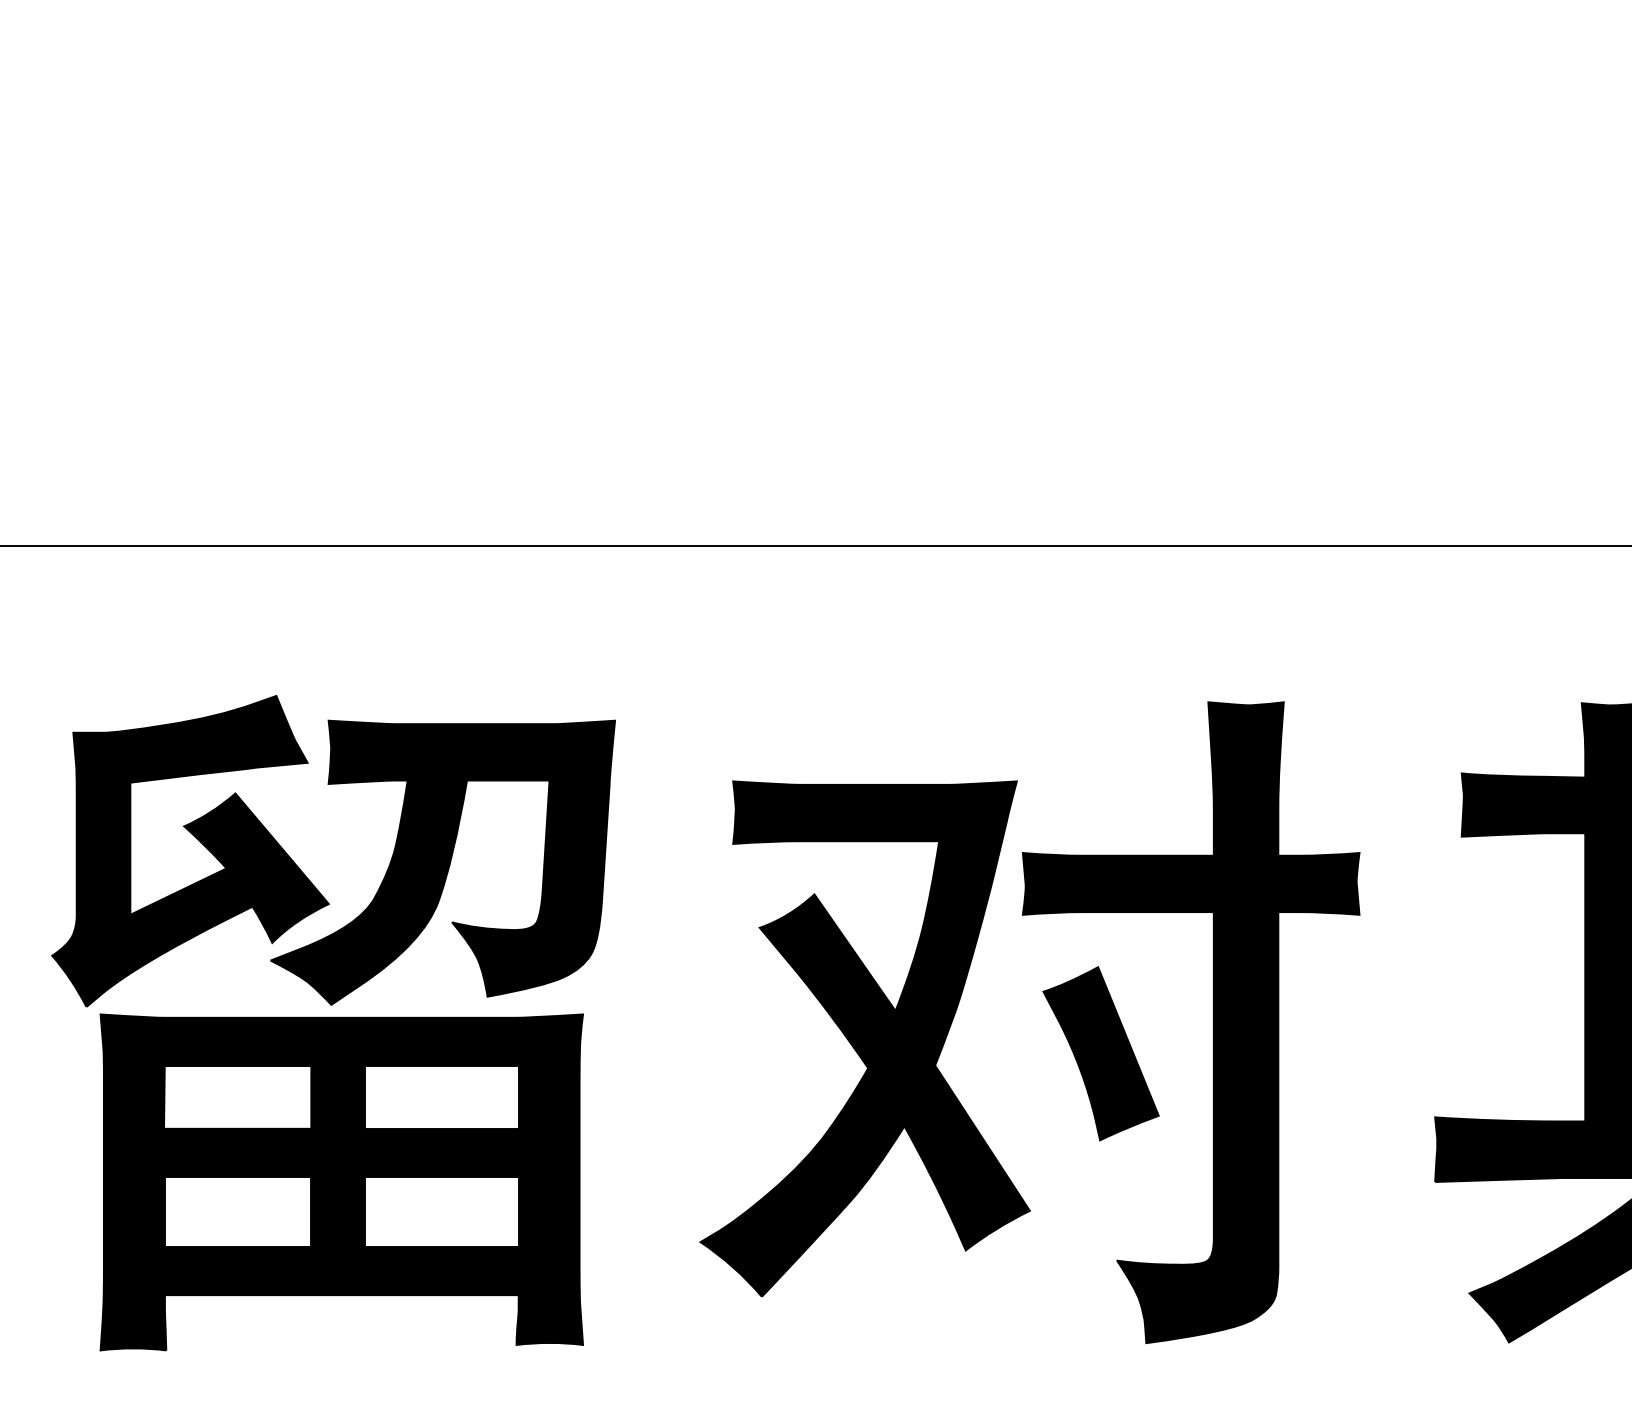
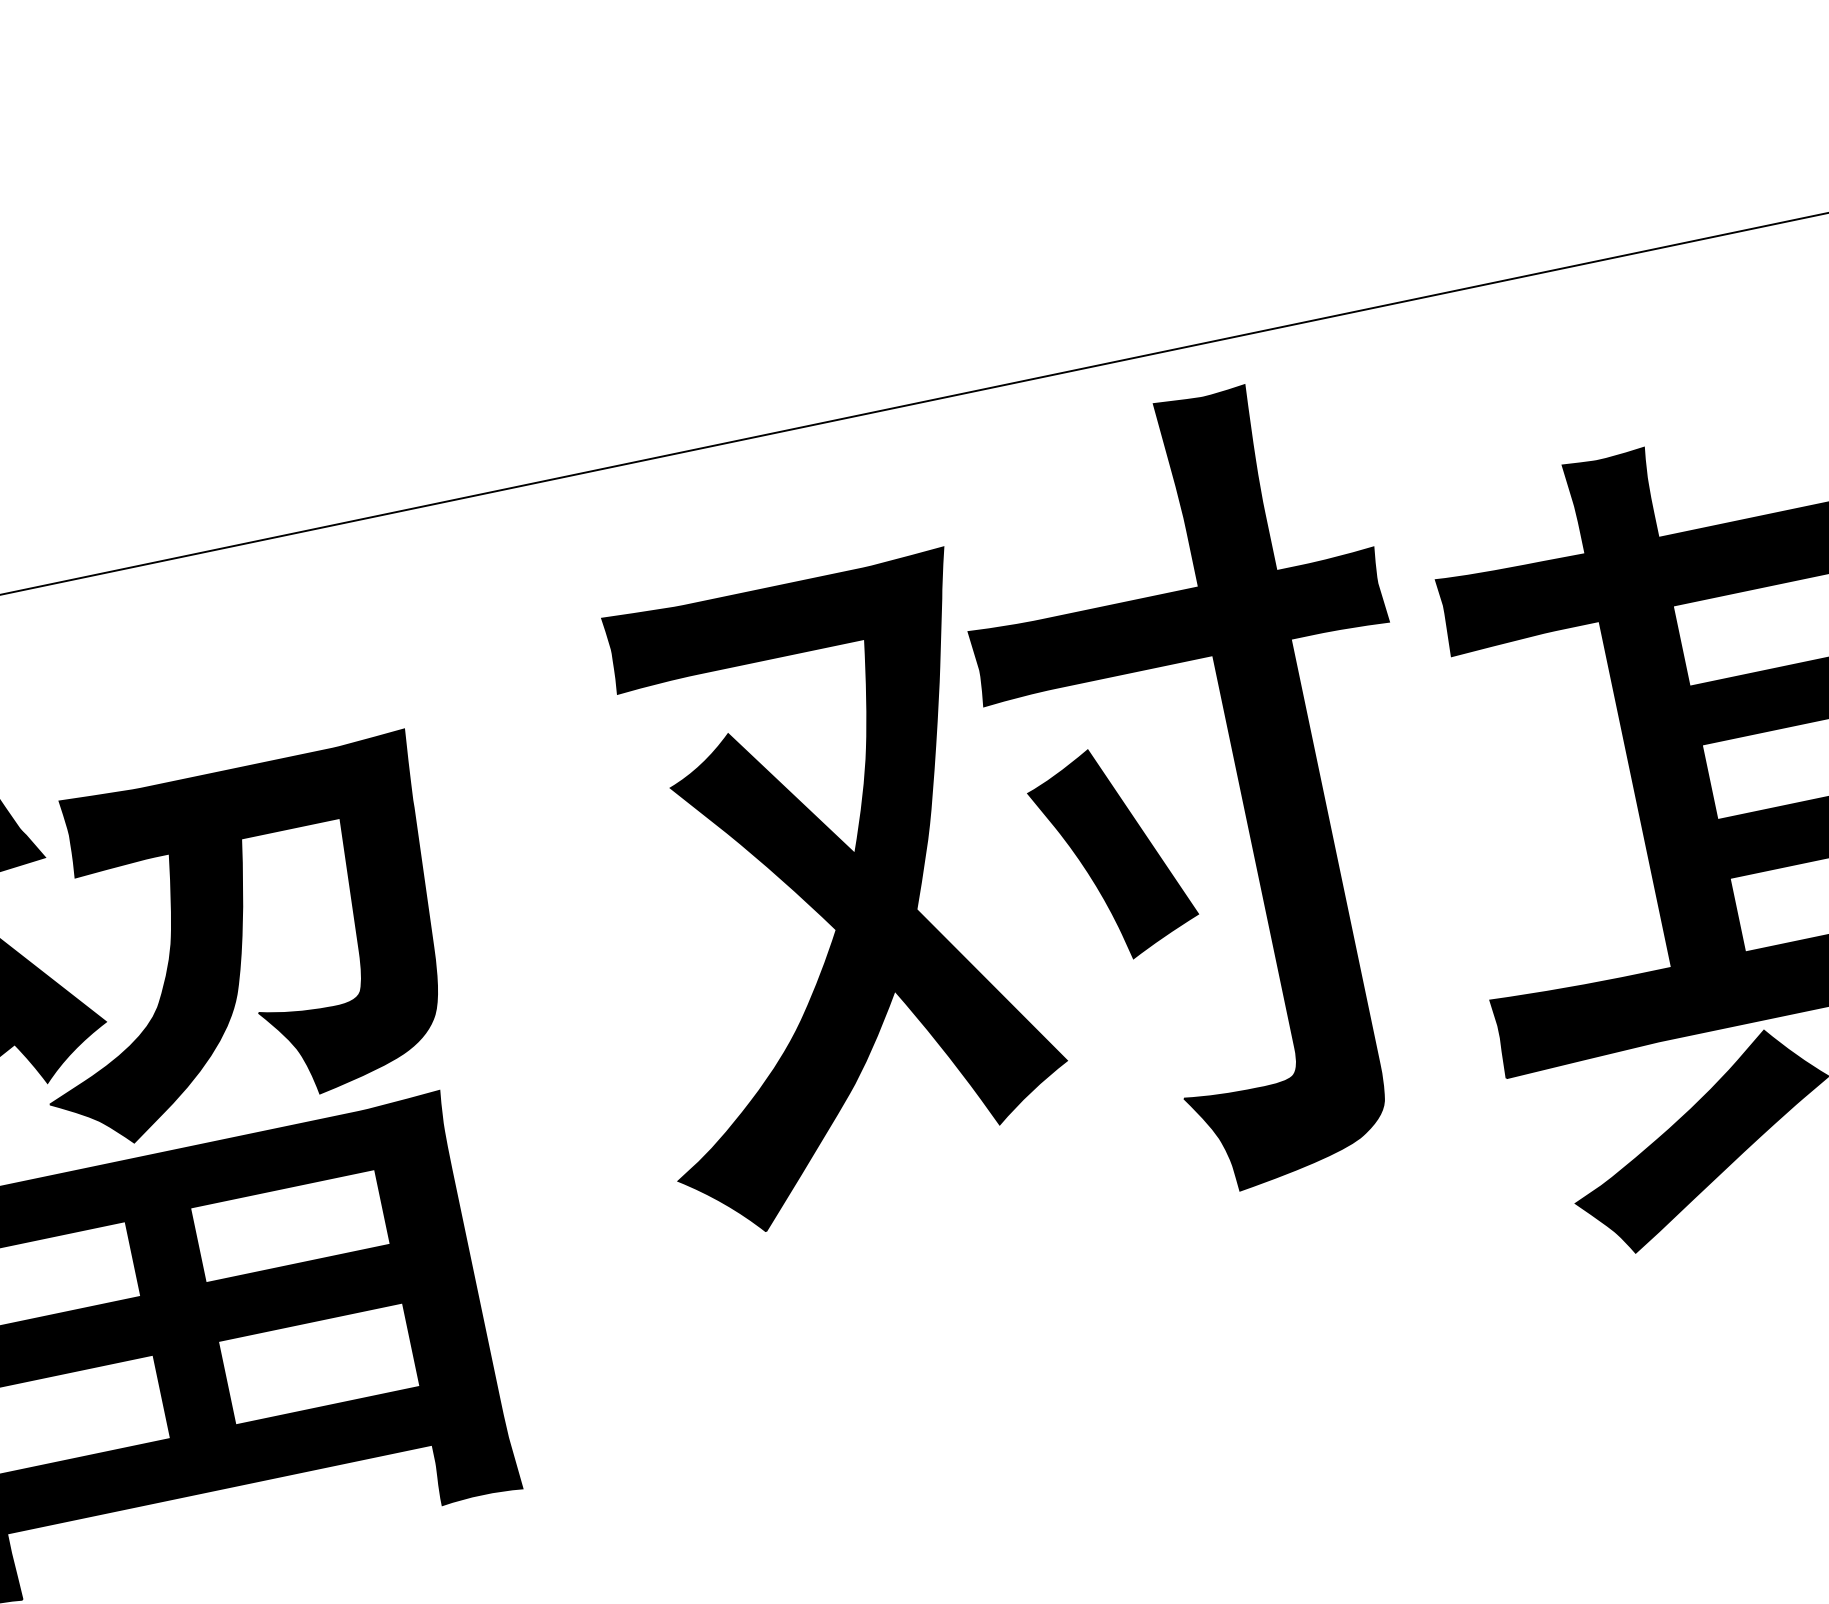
part: (1052, 1011) -> (1044, 815), moved

